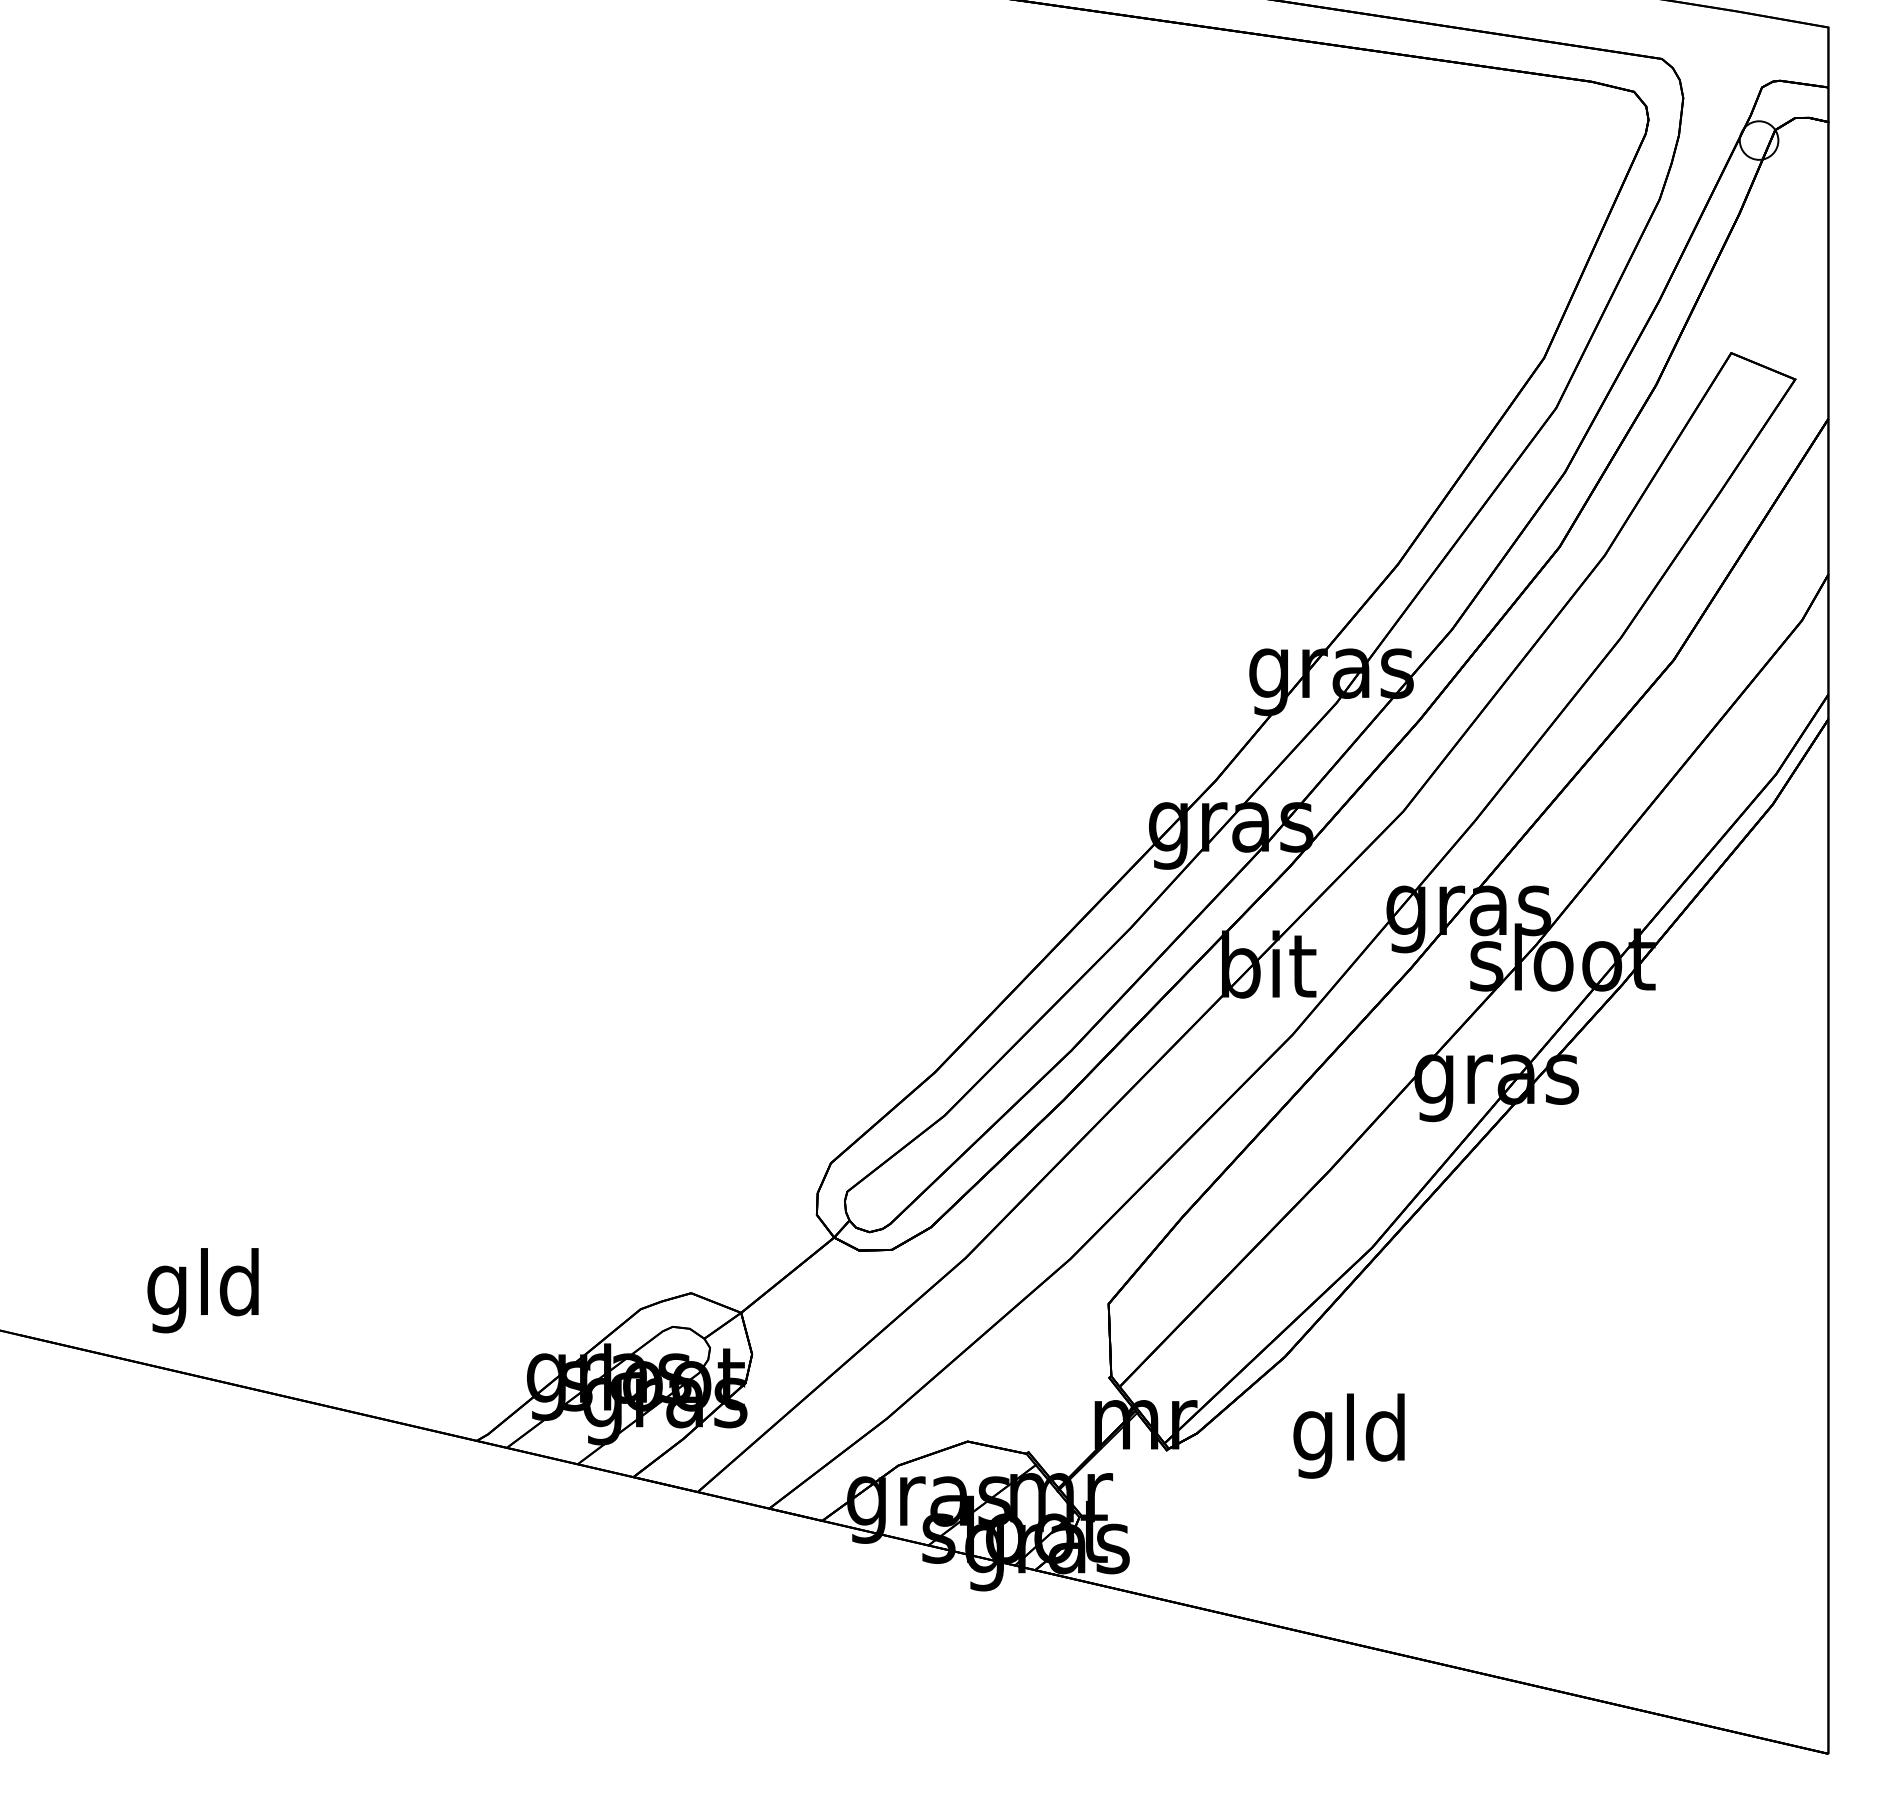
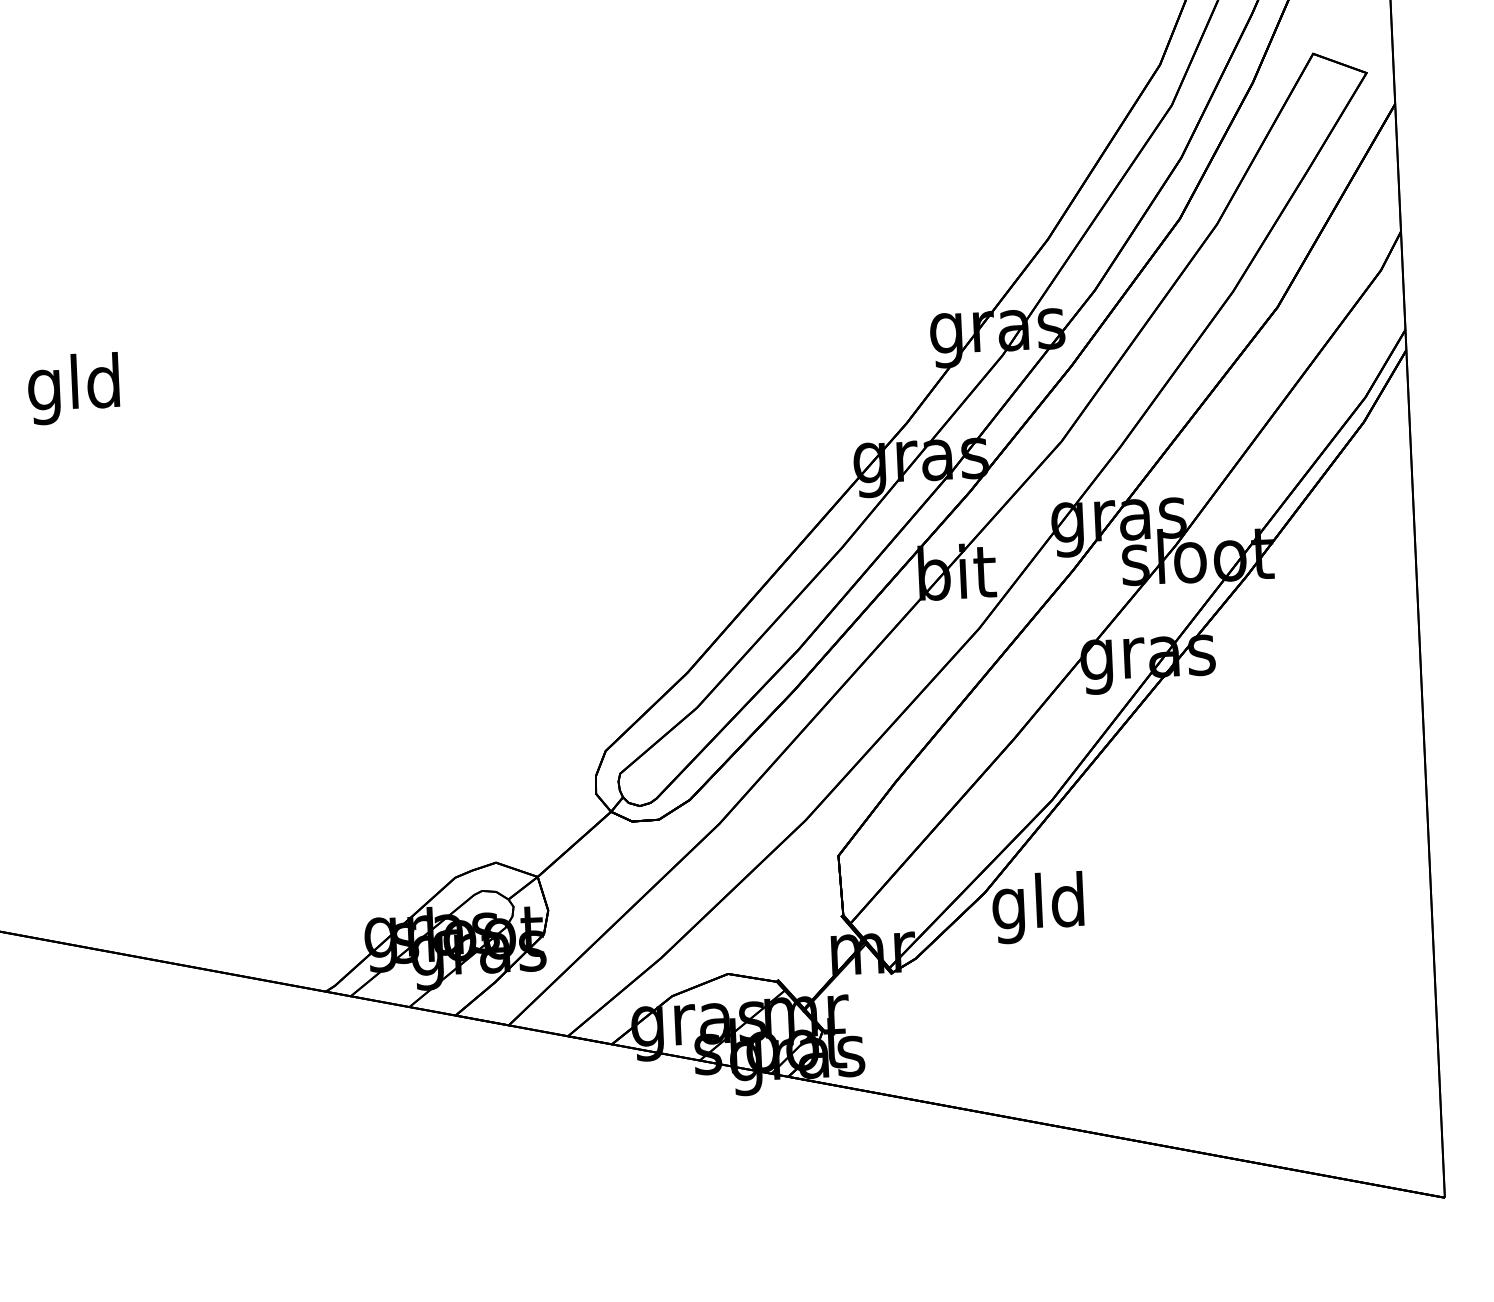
text: (202, 1290) -> (73, 388), moved
text: (1348, 1435) -> (1037, 907), moved

